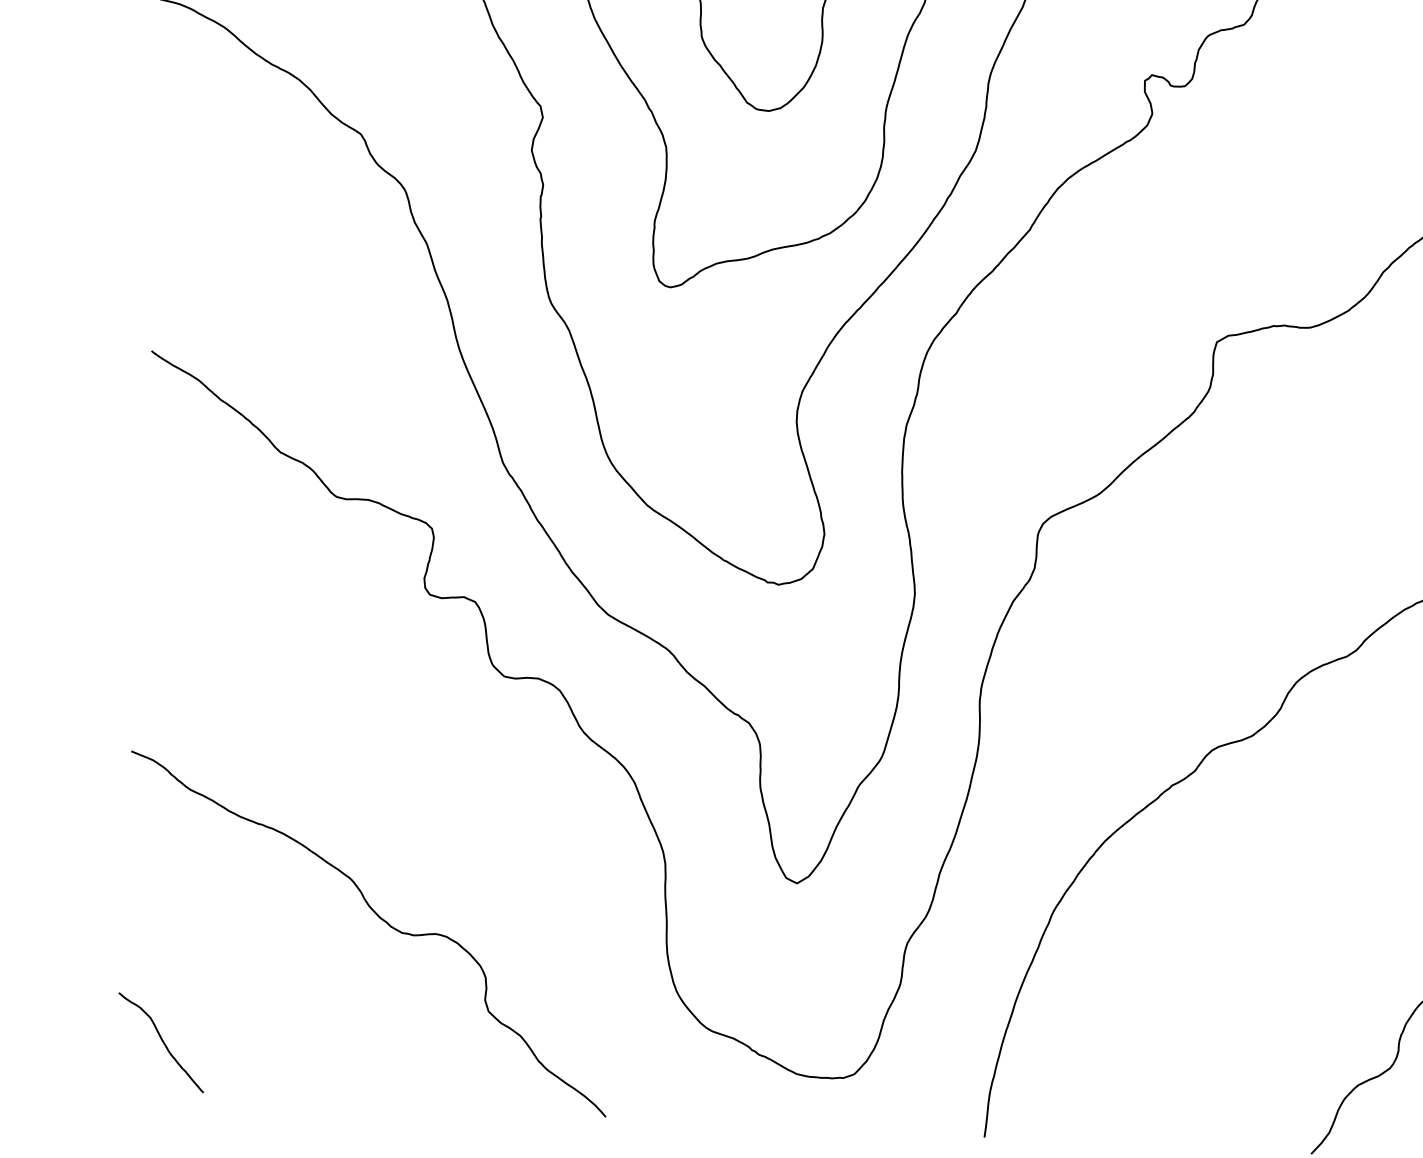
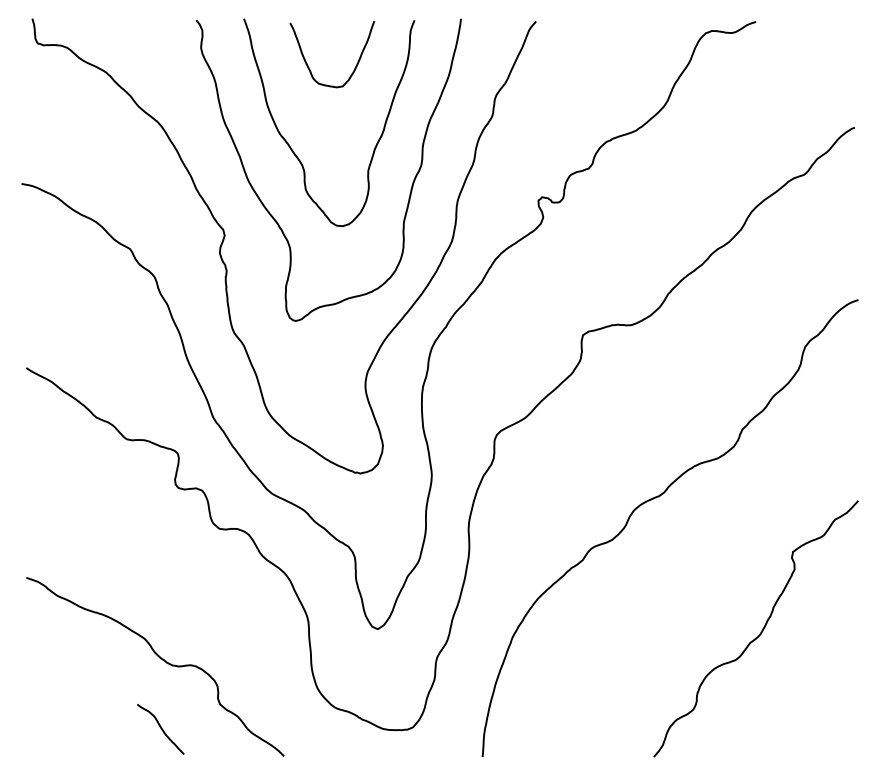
curve: (160, 1041) -> (160, 728), moved

